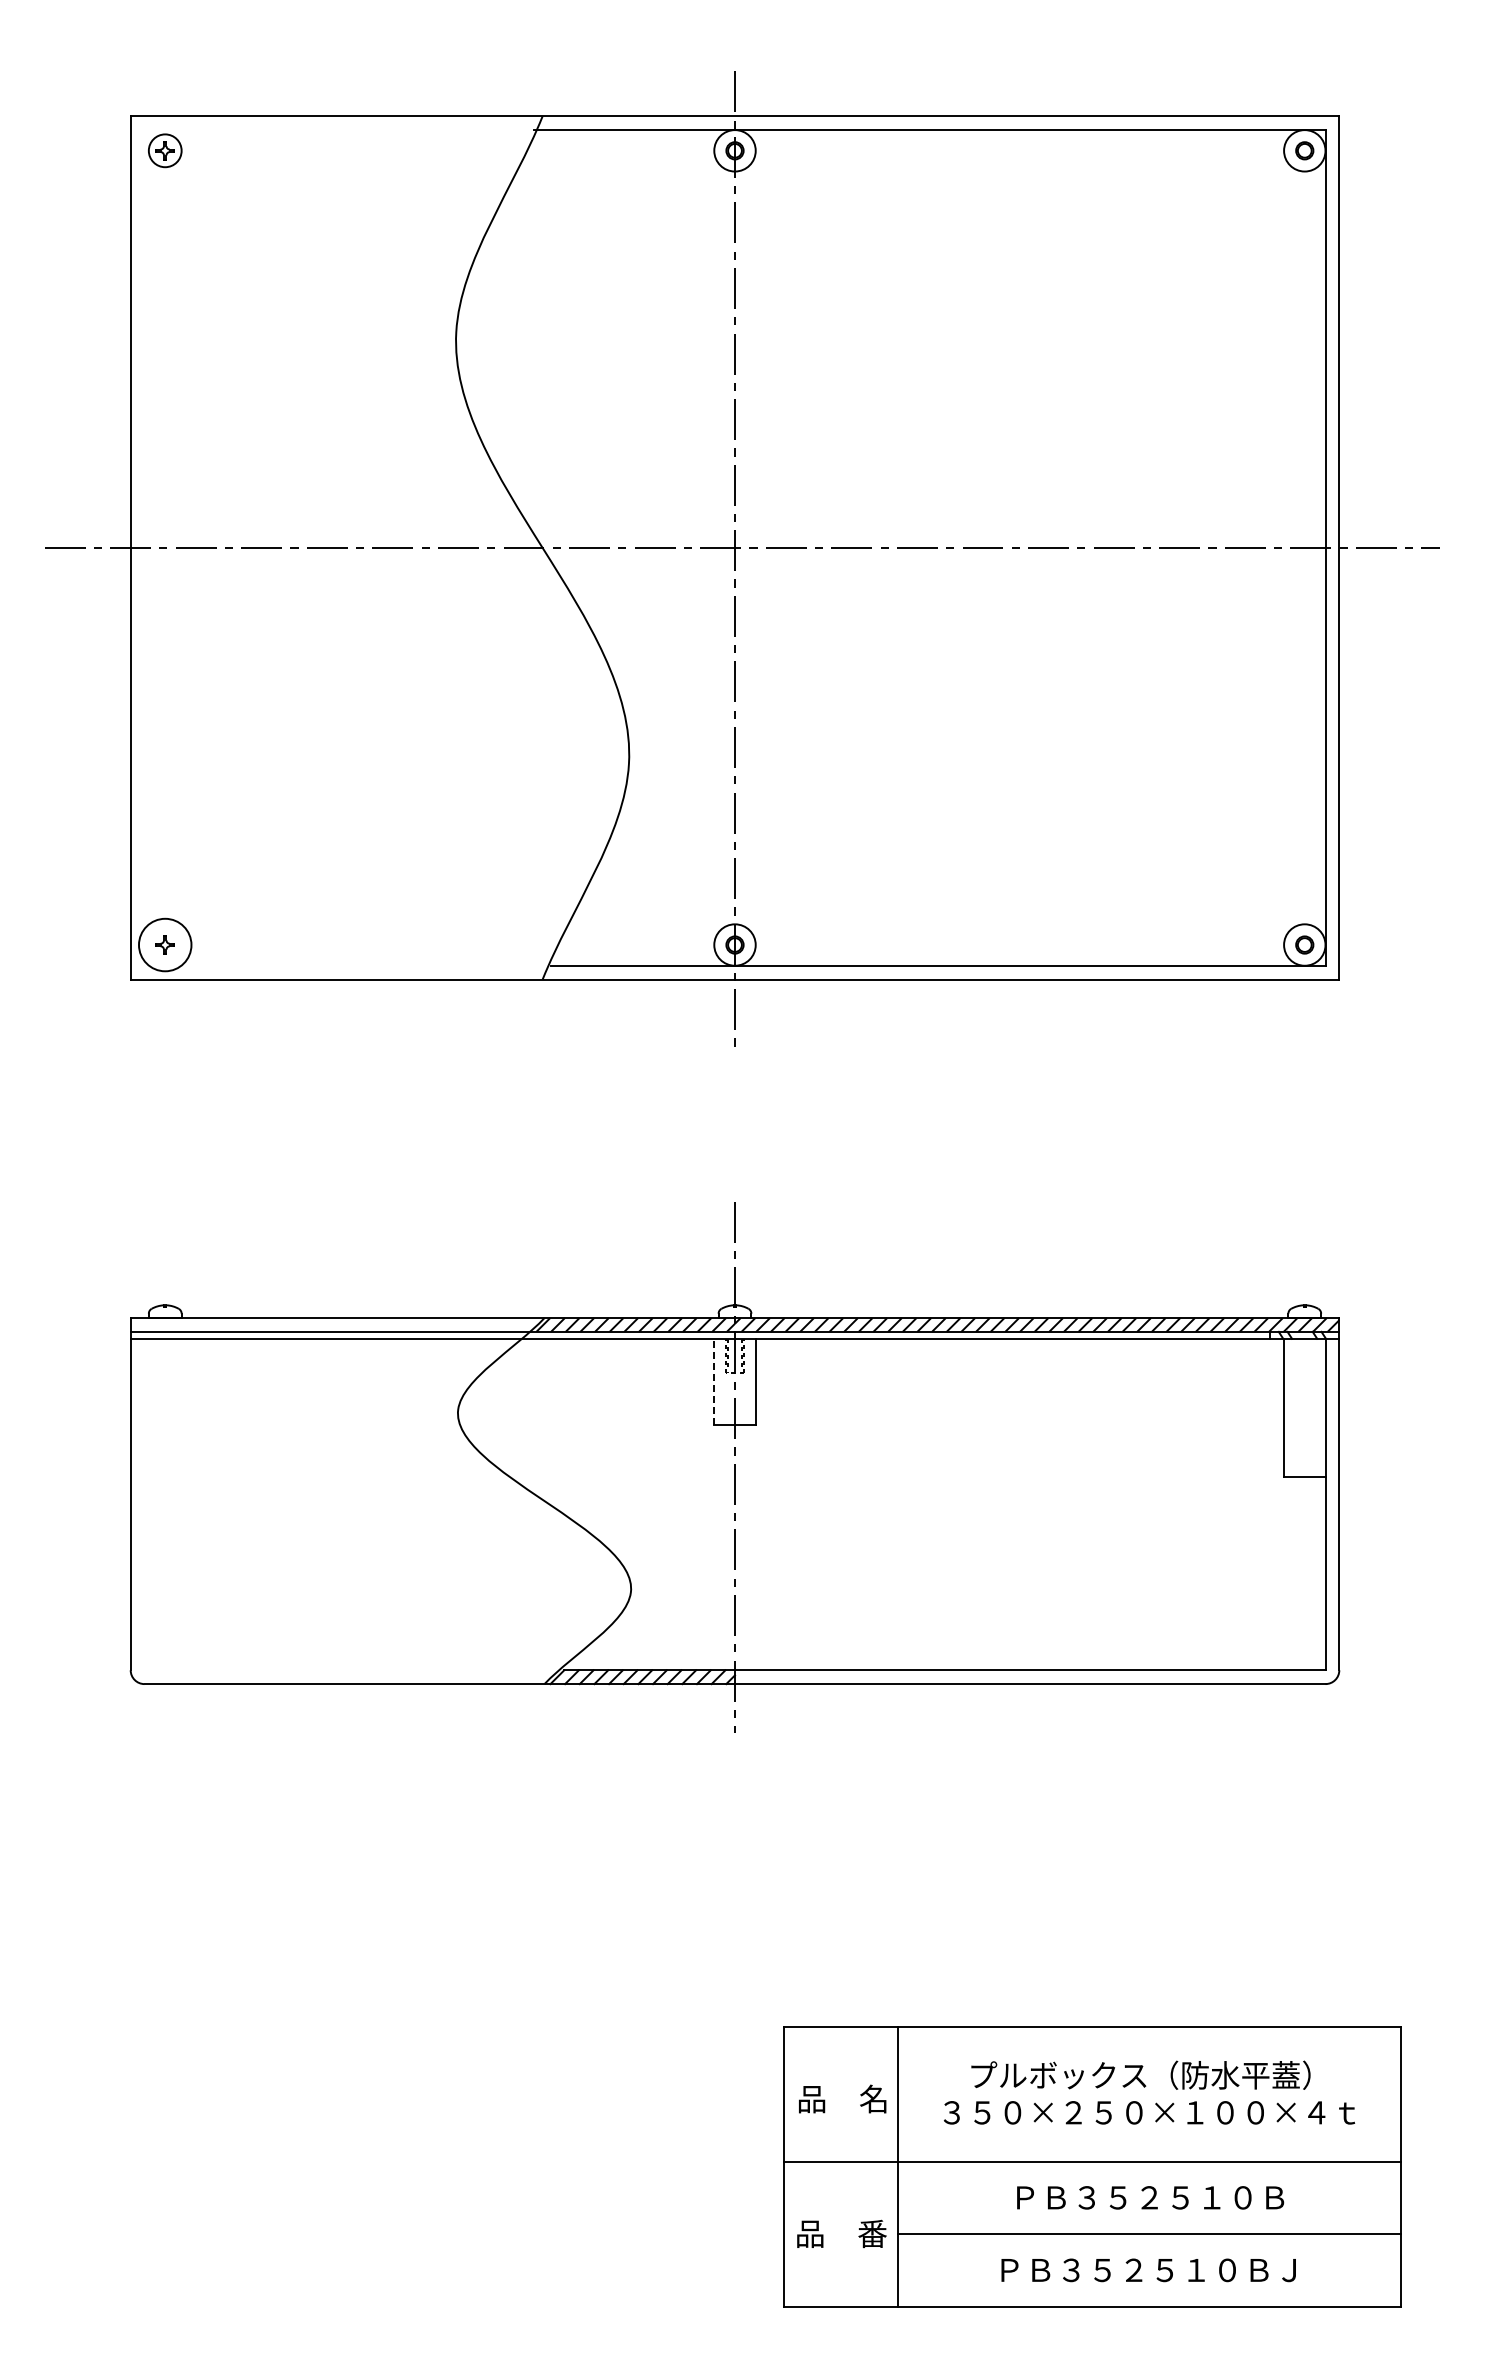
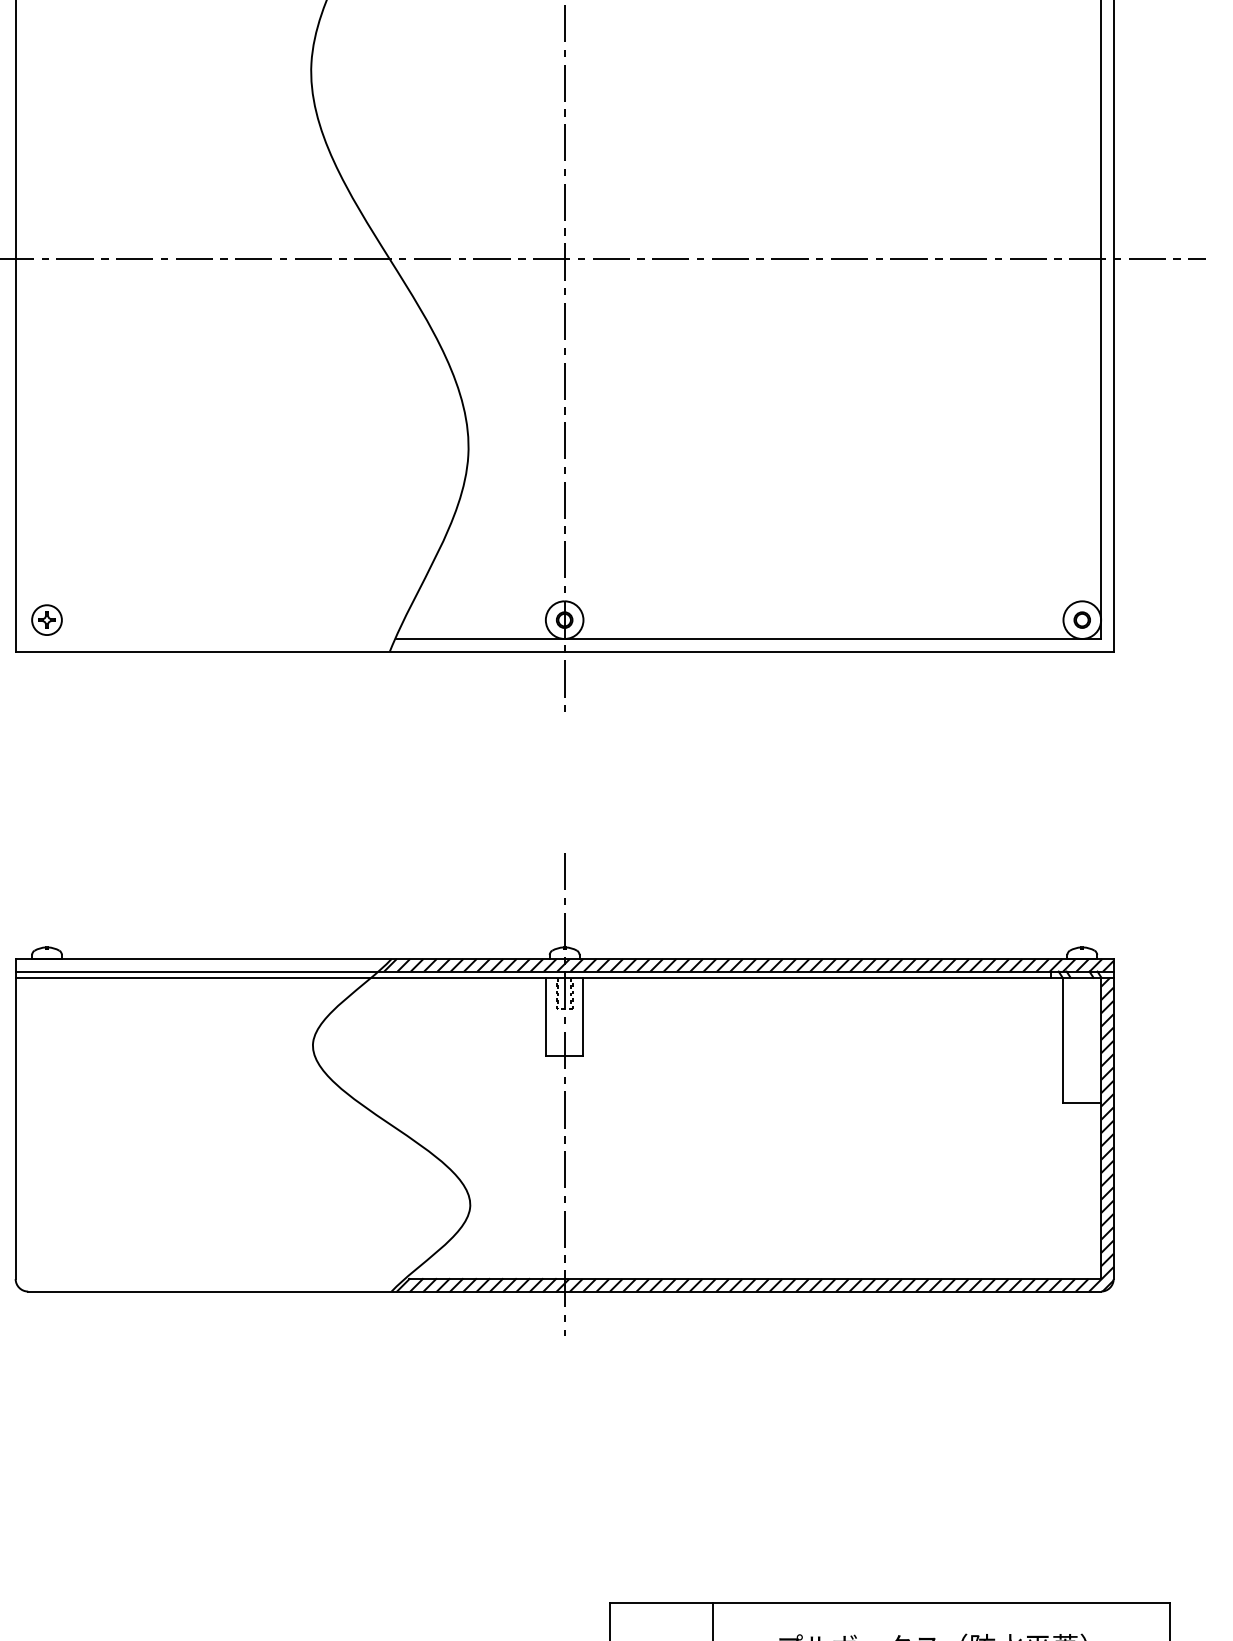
circle: (164, 944) -> (46, 619), size x0.62
line: (714, 1381) -> (546, 1016), dashed -> solid
hatch: (1037, 1511) -> (839, 1134), added

